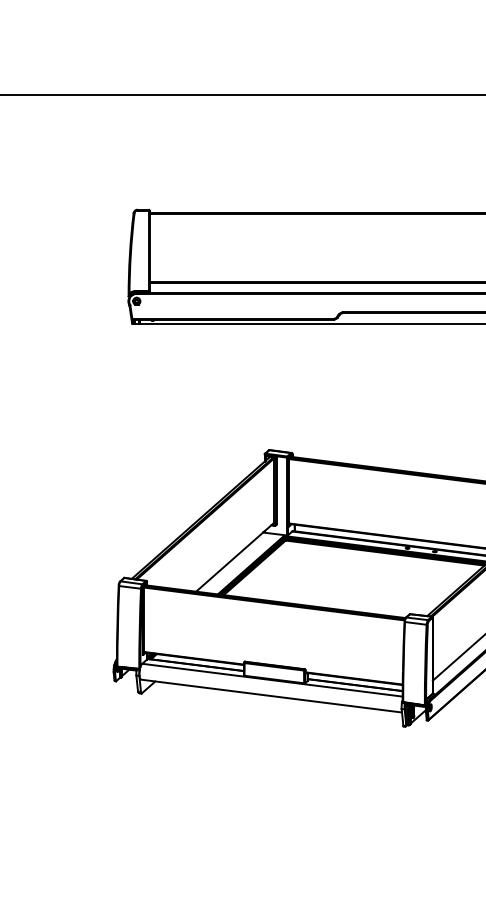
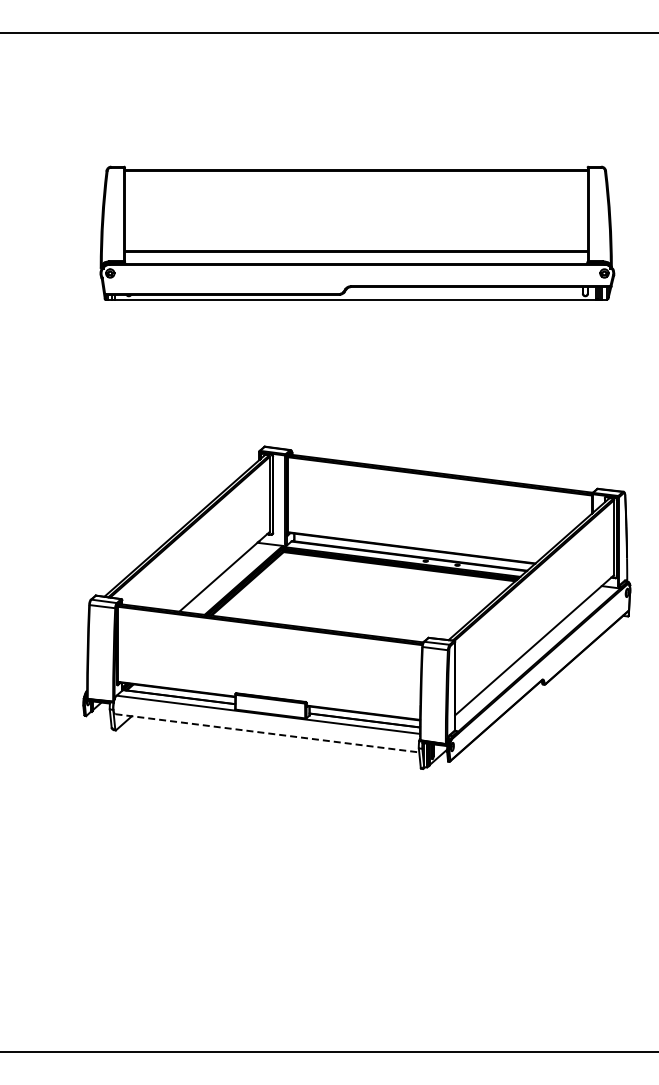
line: (271, 696) -> (267, 733), solid -> dashed

